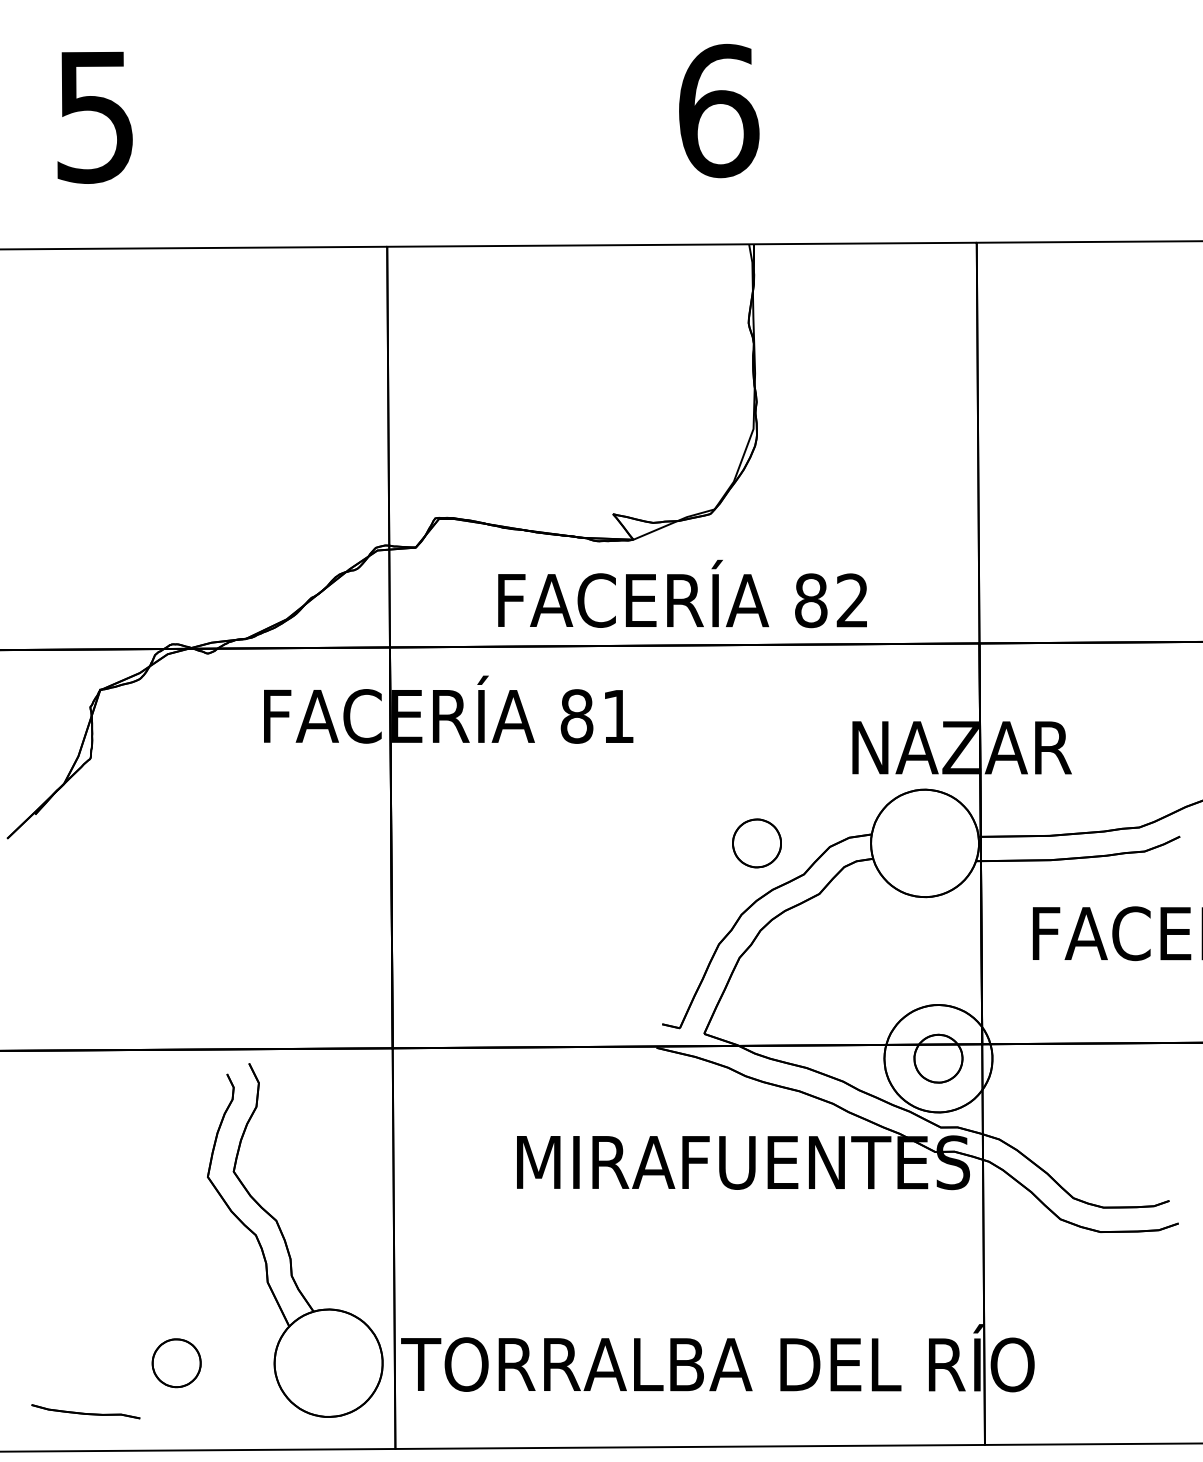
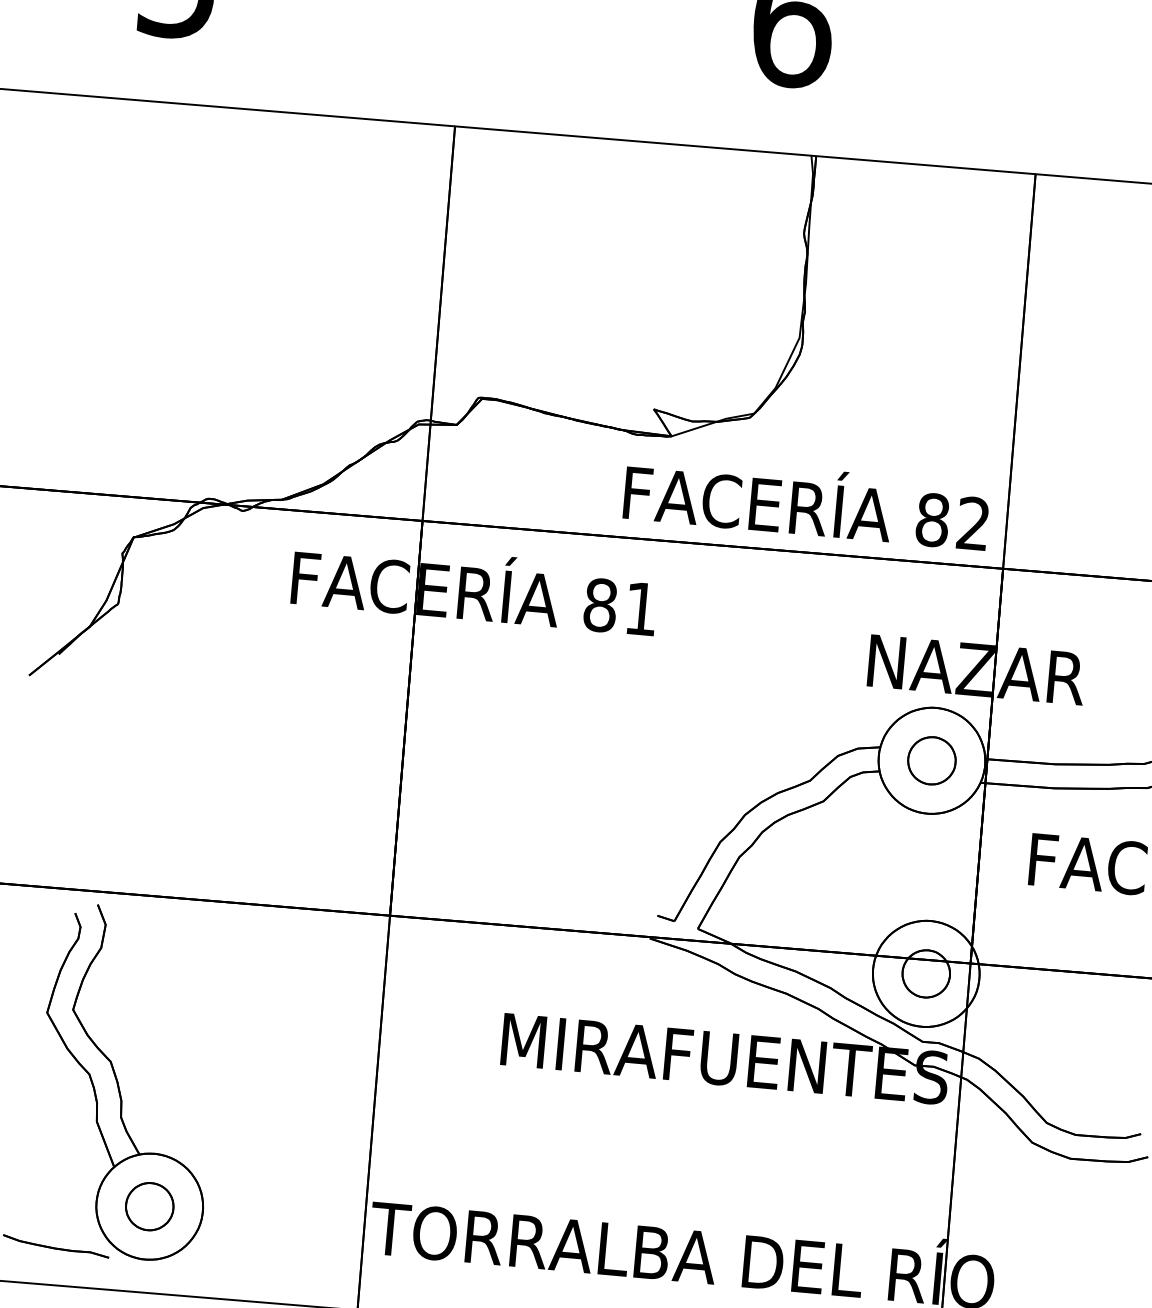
text: (682, 593) -> (806, 501), moved
part: (756, 843) -> (931, 760), moved
part: (287, 1244) -> (119, 1086), moved

